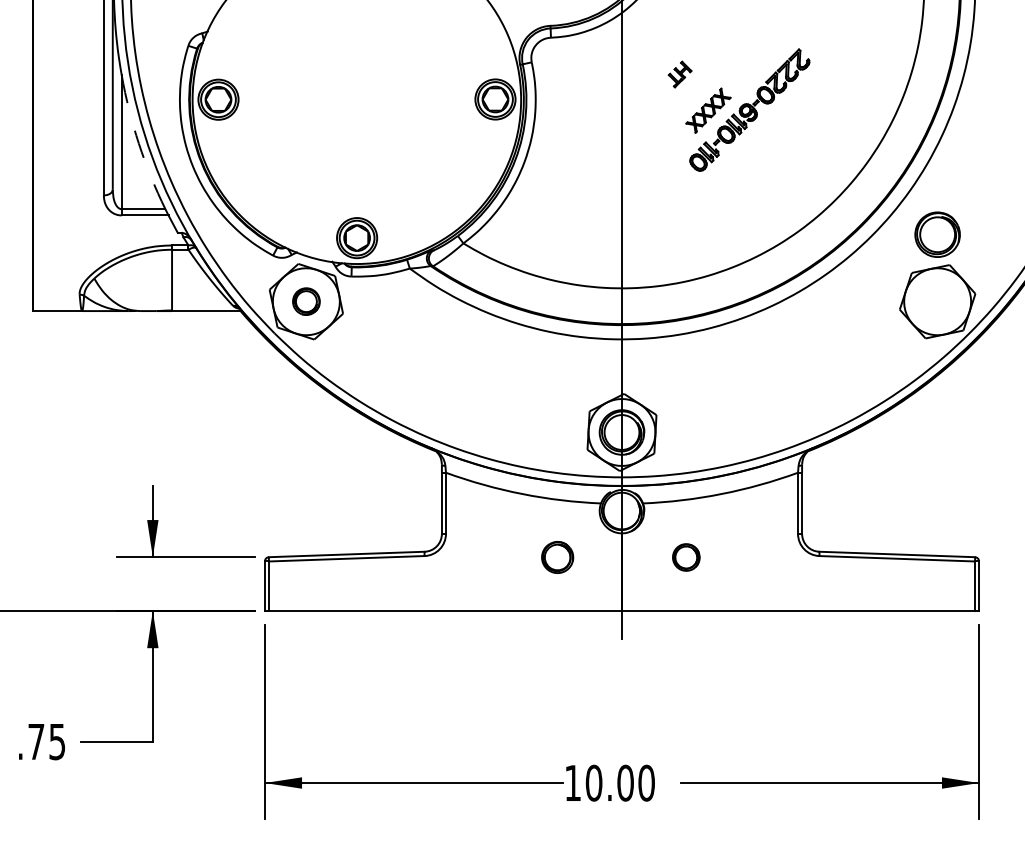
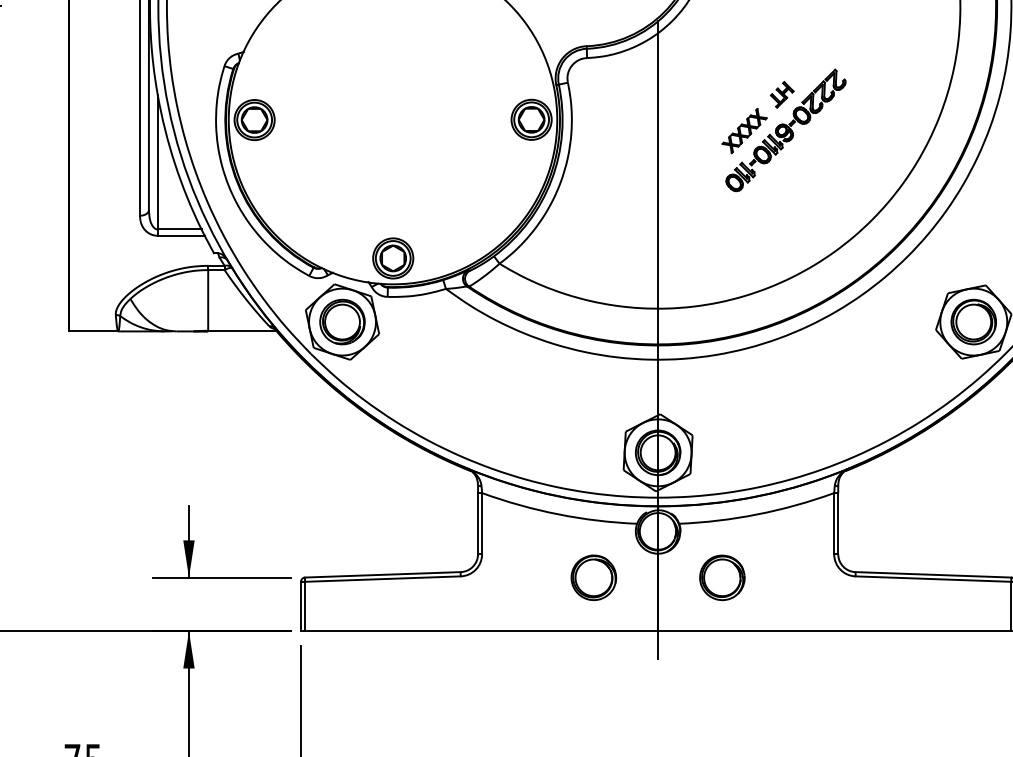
part: (679, 74) -> (781, 94), moved
arc: (138, 143) -> (174, 163), dashed -> solid
part: (937, 234) -> (973, 321), moved
part: (306, 301) -> (342, 321), size x1.67
part: (557, 557) -> (593, 577), size x1.43
part: (686, 557) -> (722, 577), size x1.67

